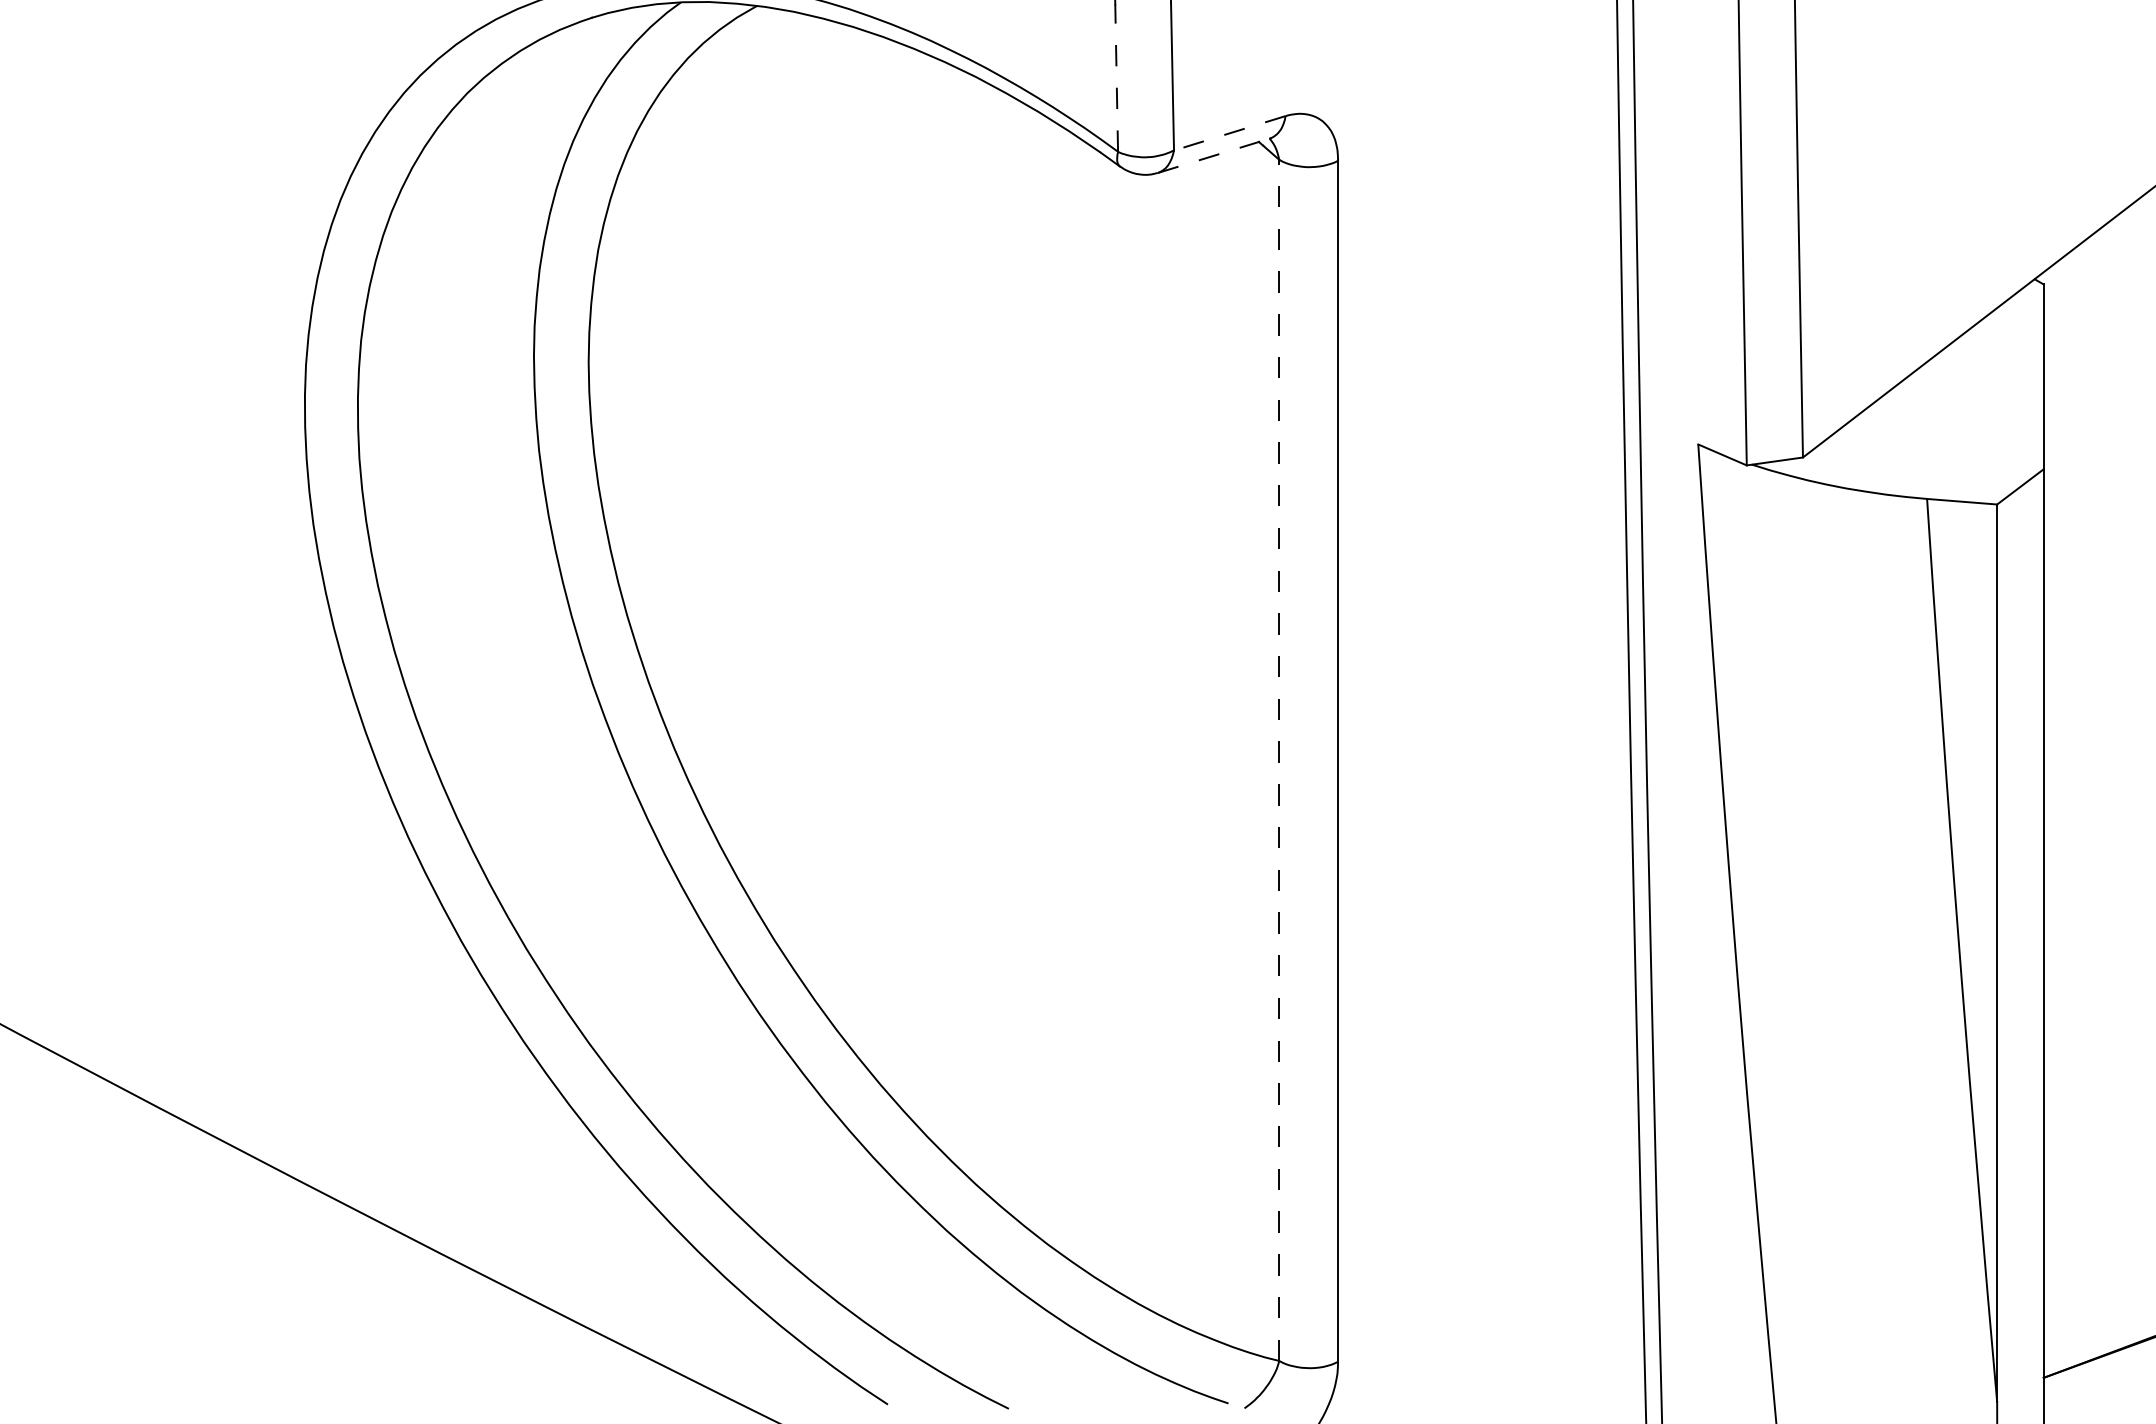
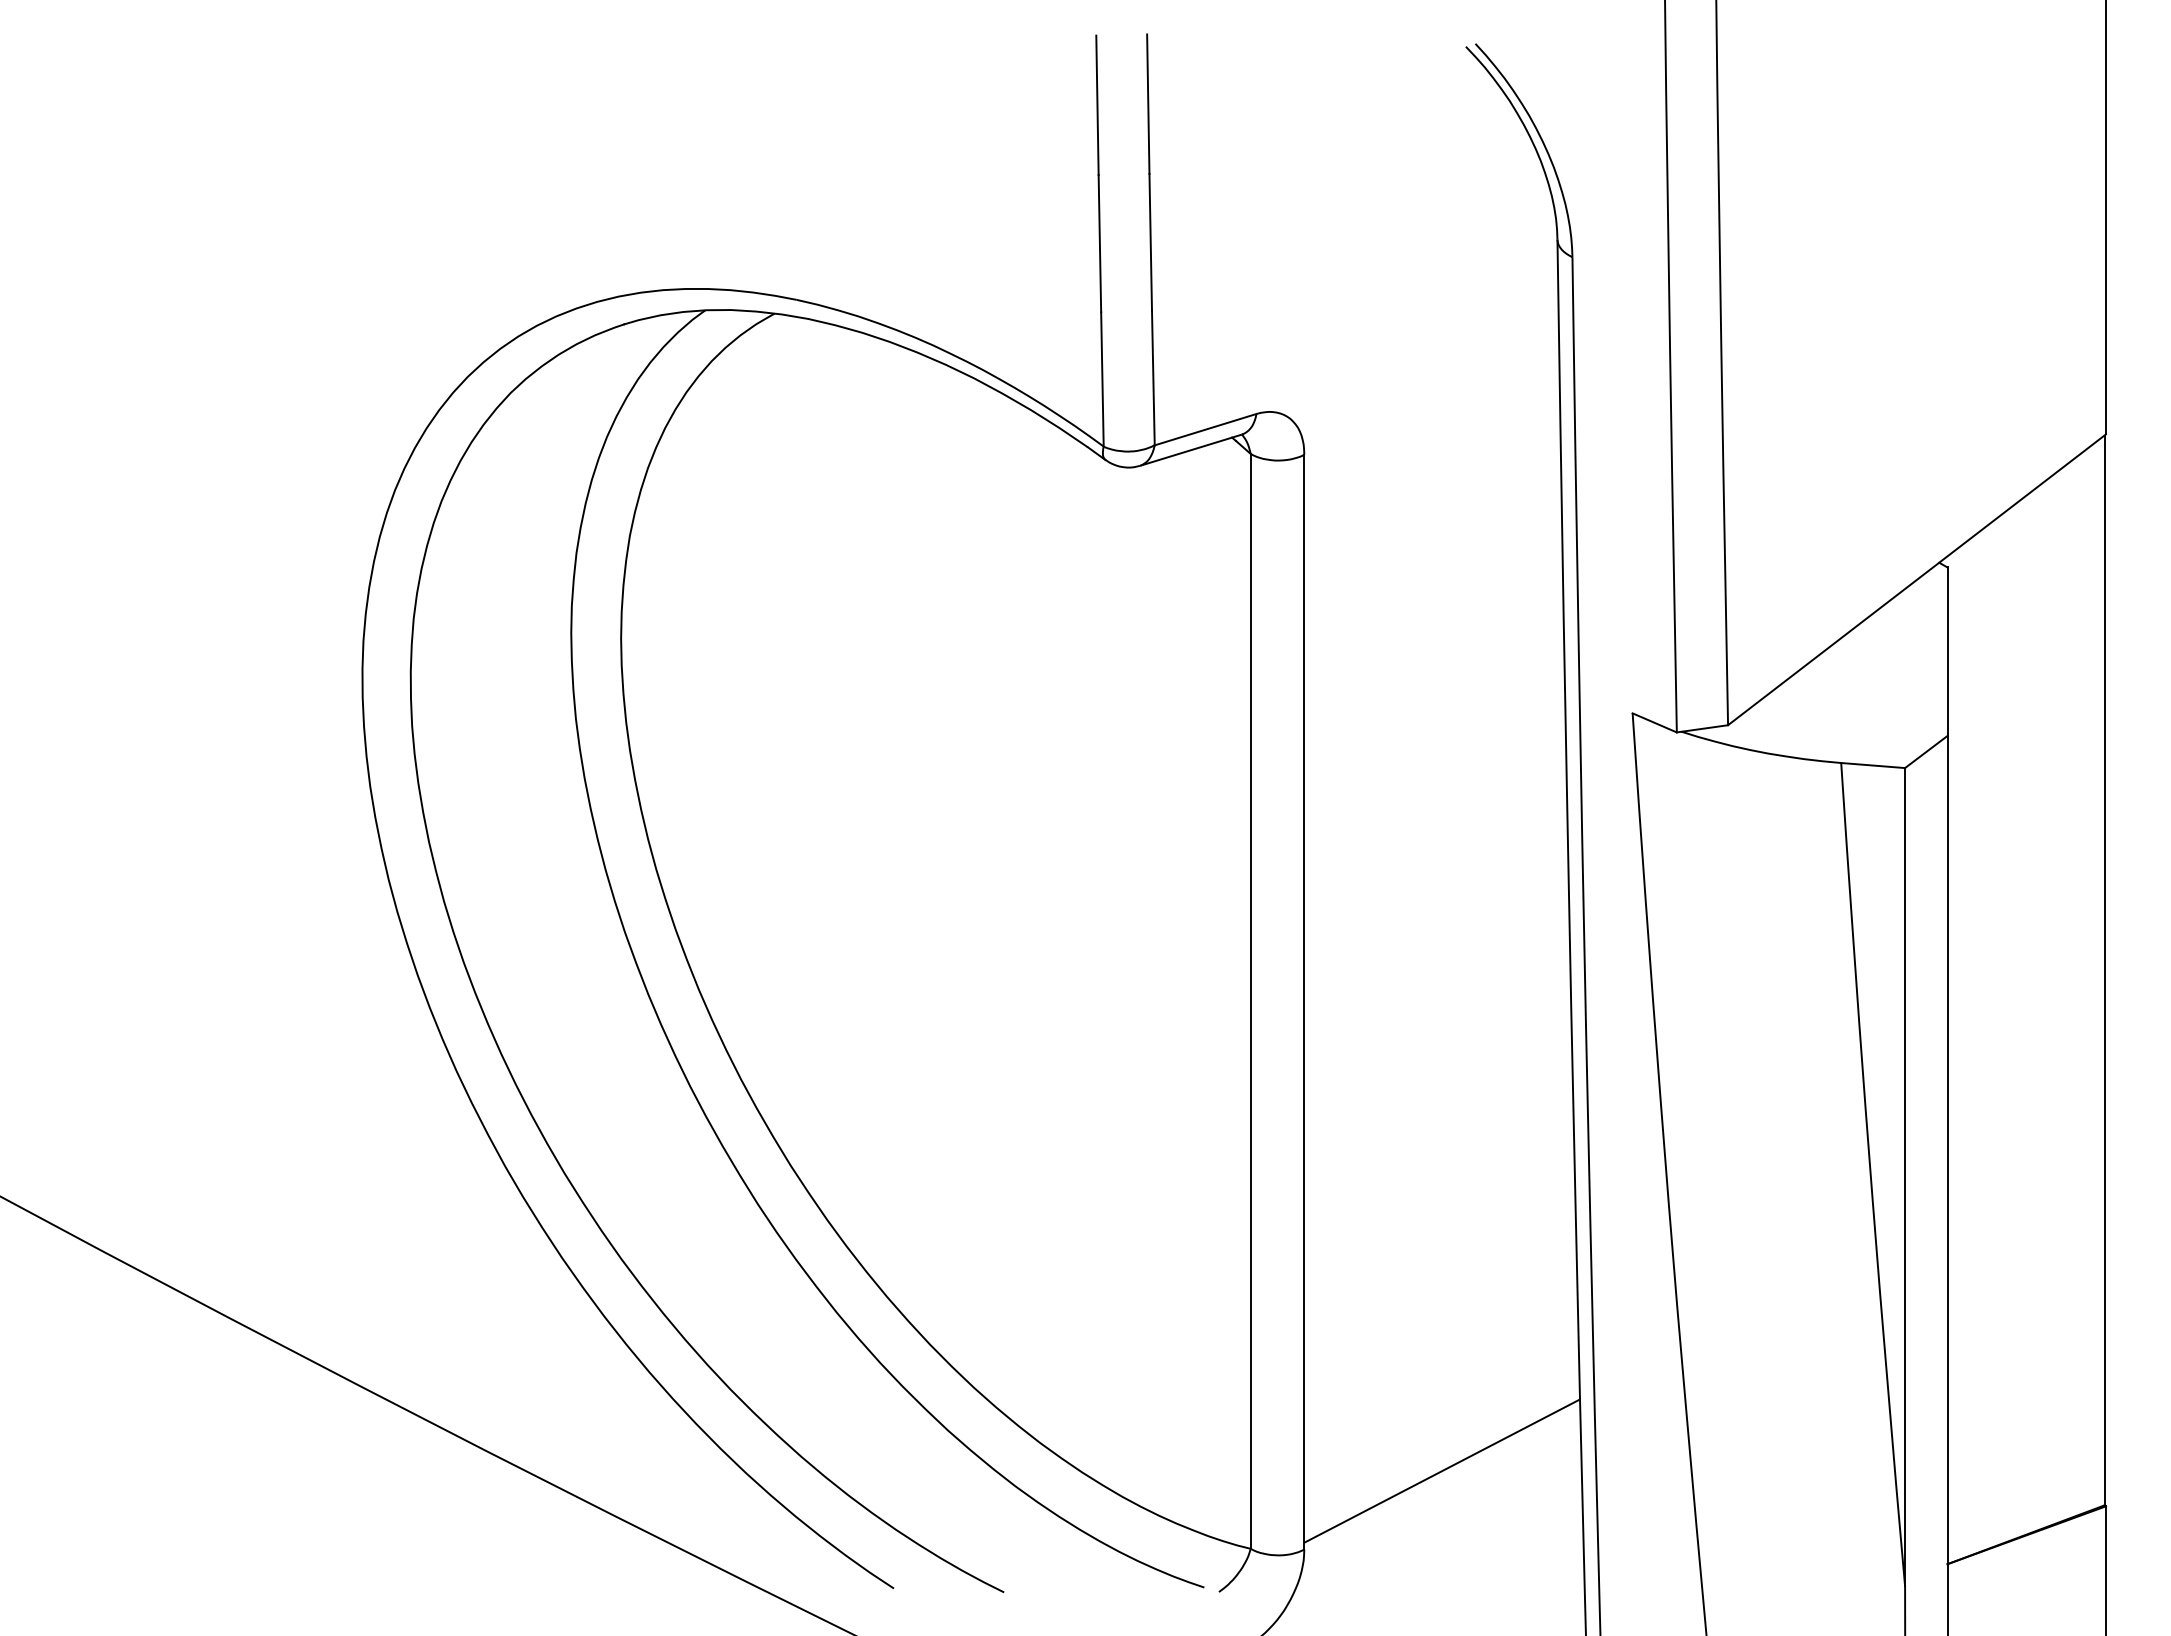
line: (1116, 77) -> (1102, 378), dashed -> solid
line: (1229, 133) -> (1205, 429), dashed -> solid
line: (1215, 155) -> (1192, 449), dashed -> solid
line: (1279, 759) -> (1250, 1000), dashed -> solid
line: (1489, 1275) -> (1442, 1470), added

